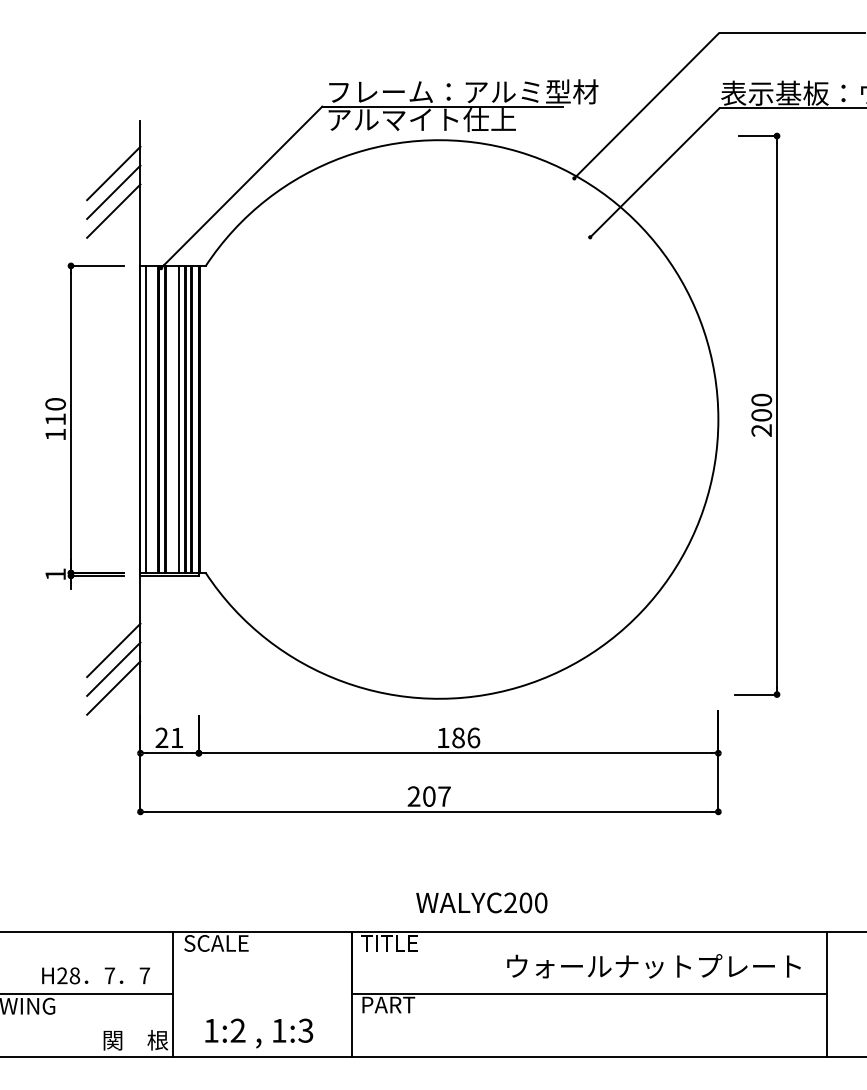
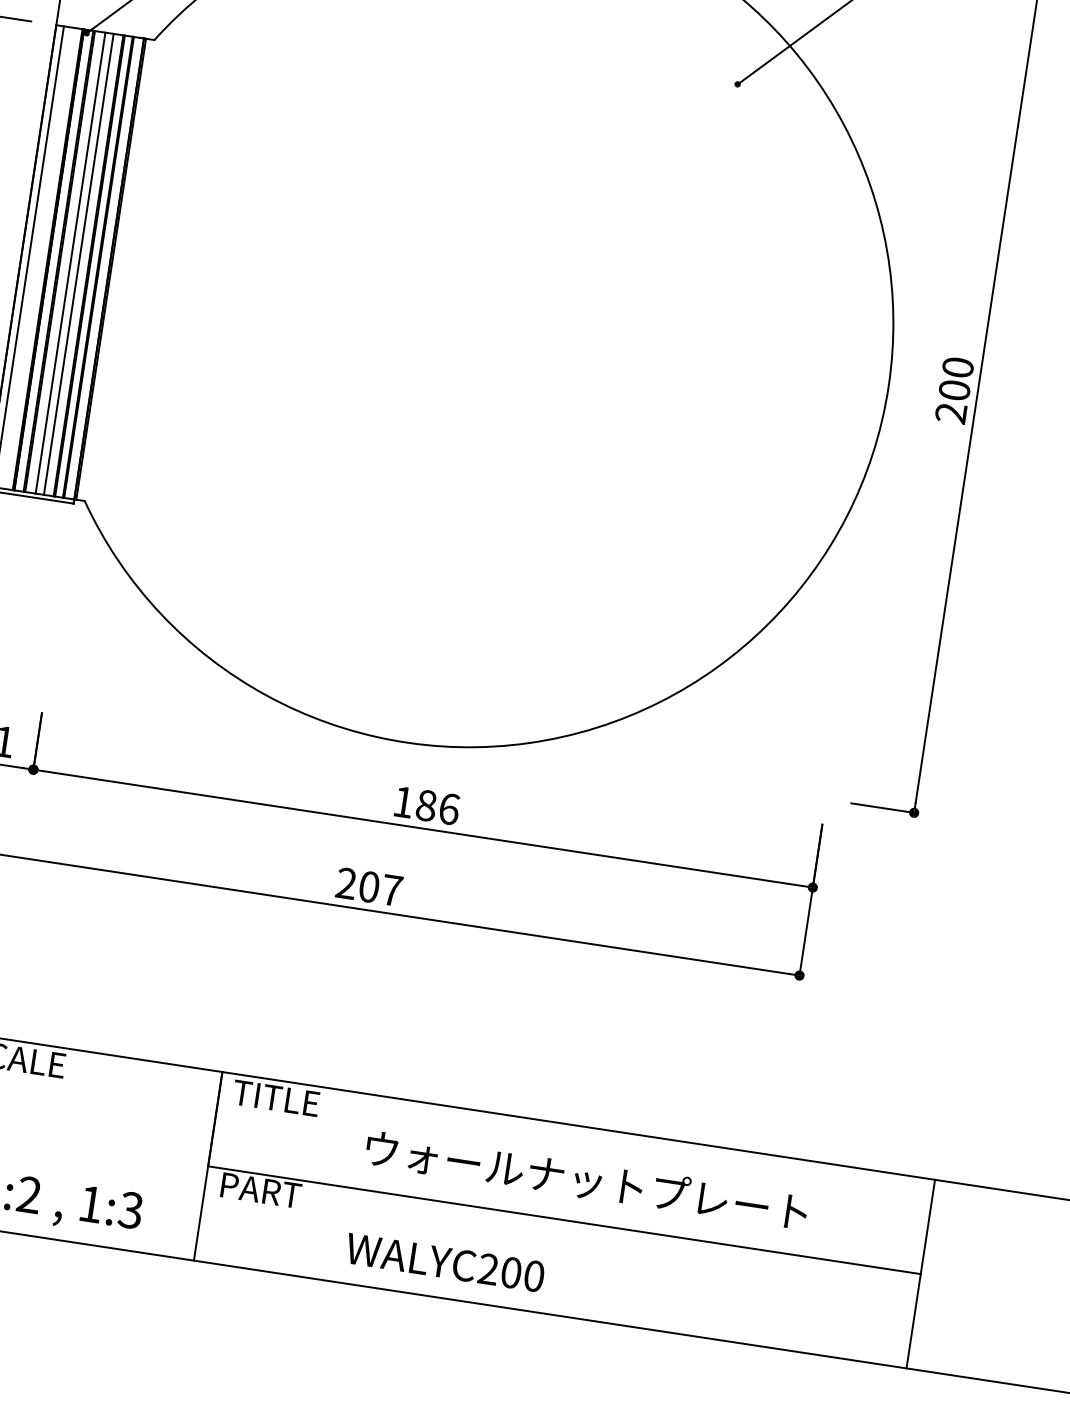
line: (173, 419) -> (71, 263), added
text: (481, 902) -> (444, 1262), moved
text: (653, 966) -> (586, 1180), moved

